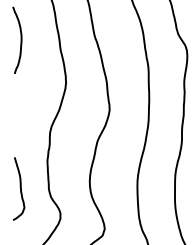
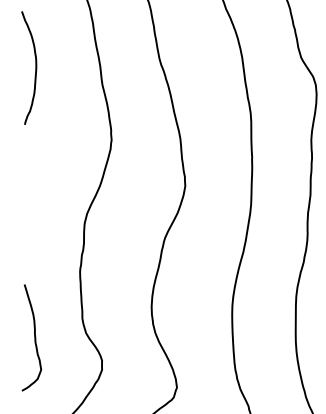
curve: (20, 188) -> (34, 337), moved

